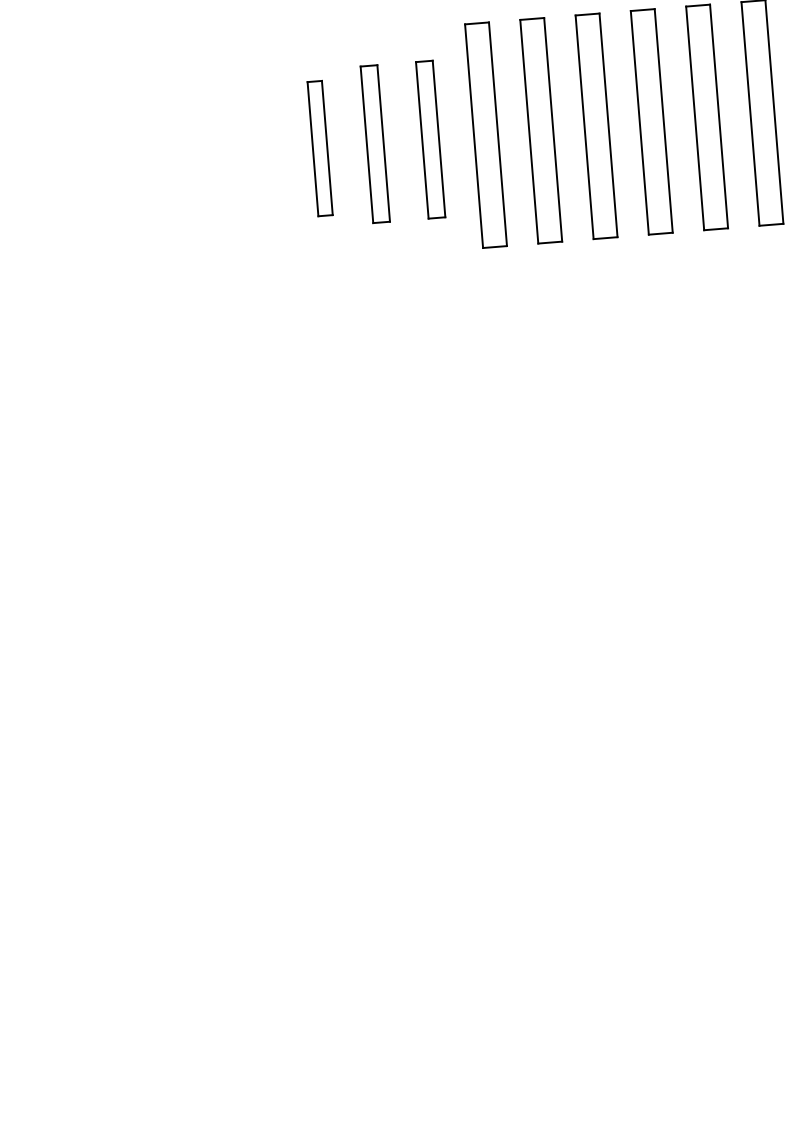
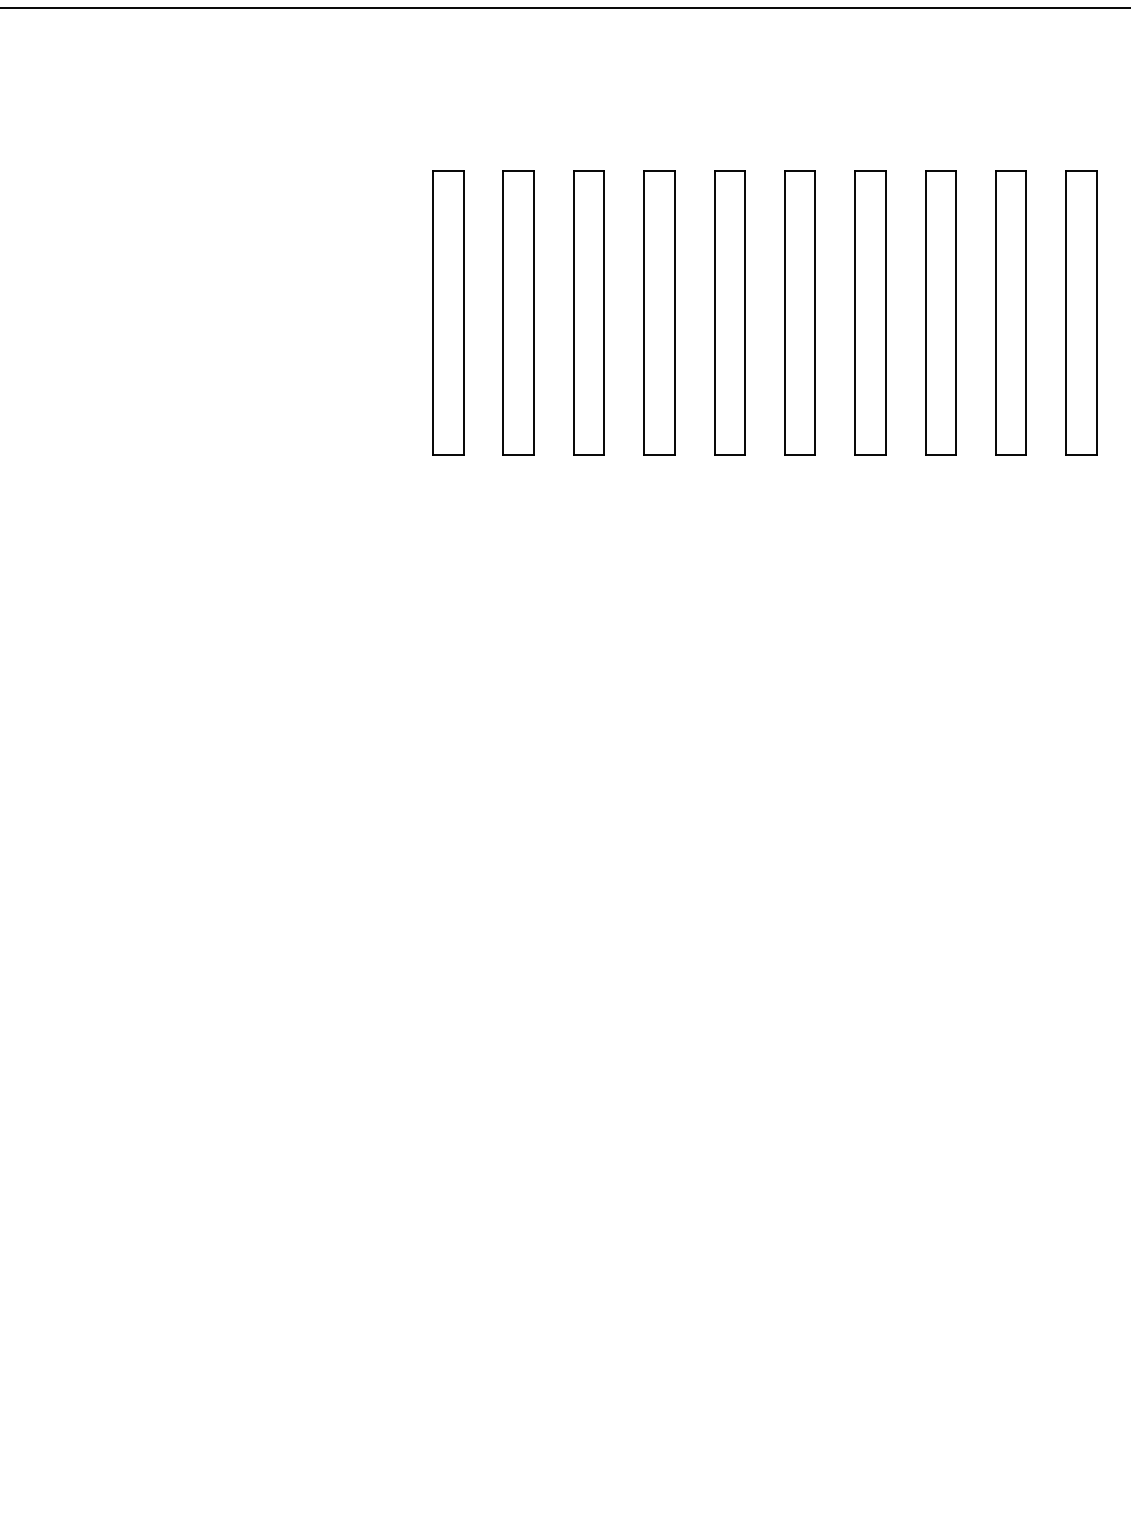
part: (430, 139) -> (588, 312), size x1.43
part: (375, 143) -> (518, 312), size x1.43
part: (320, 148) -> (448, 312), size x1.67

